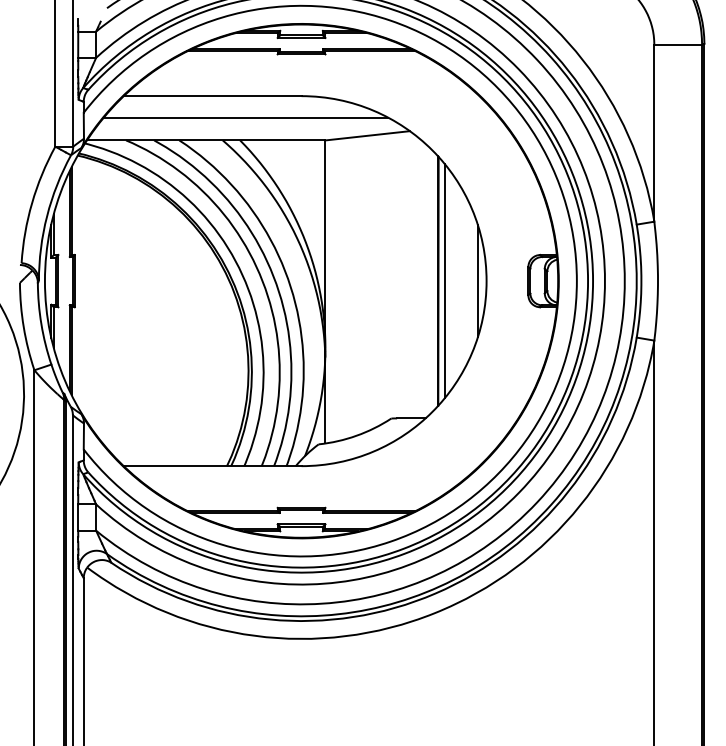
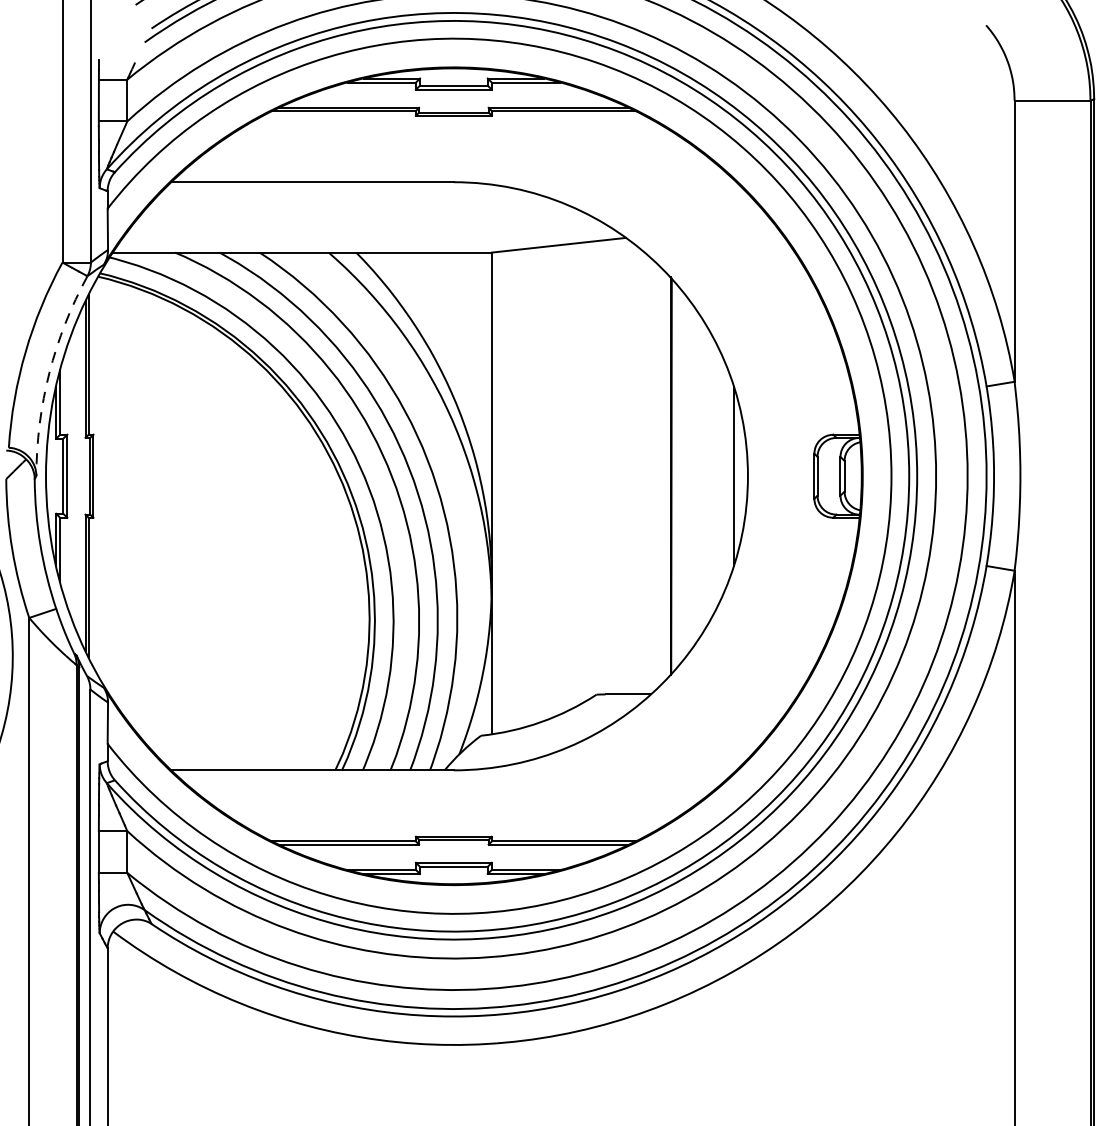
line: (245, 117) -> (364, 216), removed
arc: (47, 216) -> (50, 373), solid -> dashed
line: (444, 281) -> (681, 476), removed

